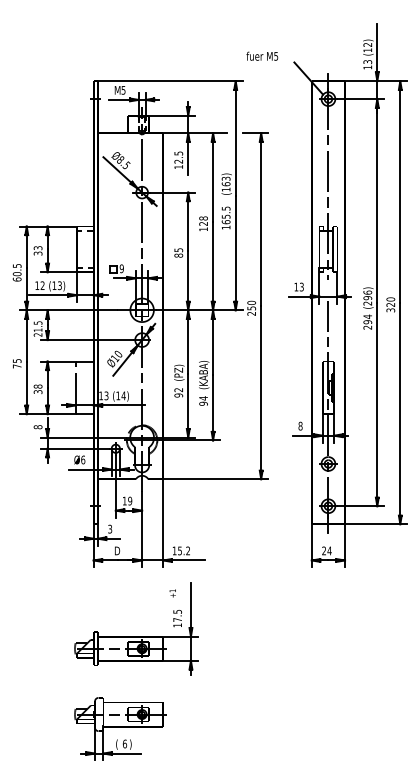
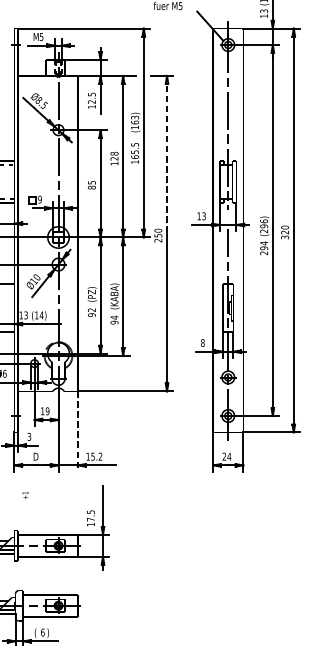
line: (261, 219) -> (167, 154), solid -> dashed
line: (163, 523) -> (78, 431), solid -> dashed
text: (172, 593) -> (25, 495), moved

